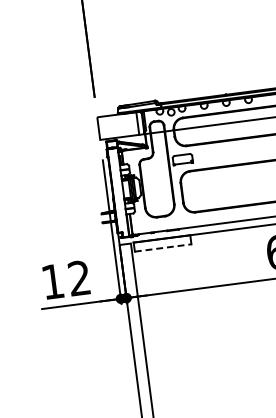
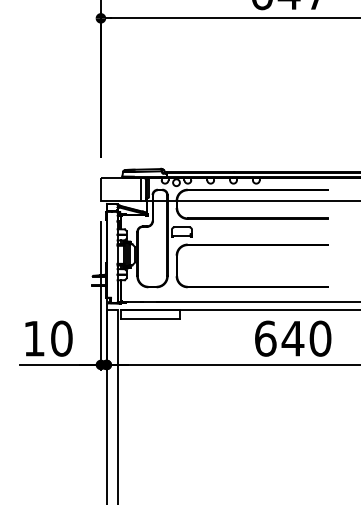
line: (163, 248) -> (150, 319), dashed -> solid
text: (79, 278) -> (61, 338), 12 -> 10

